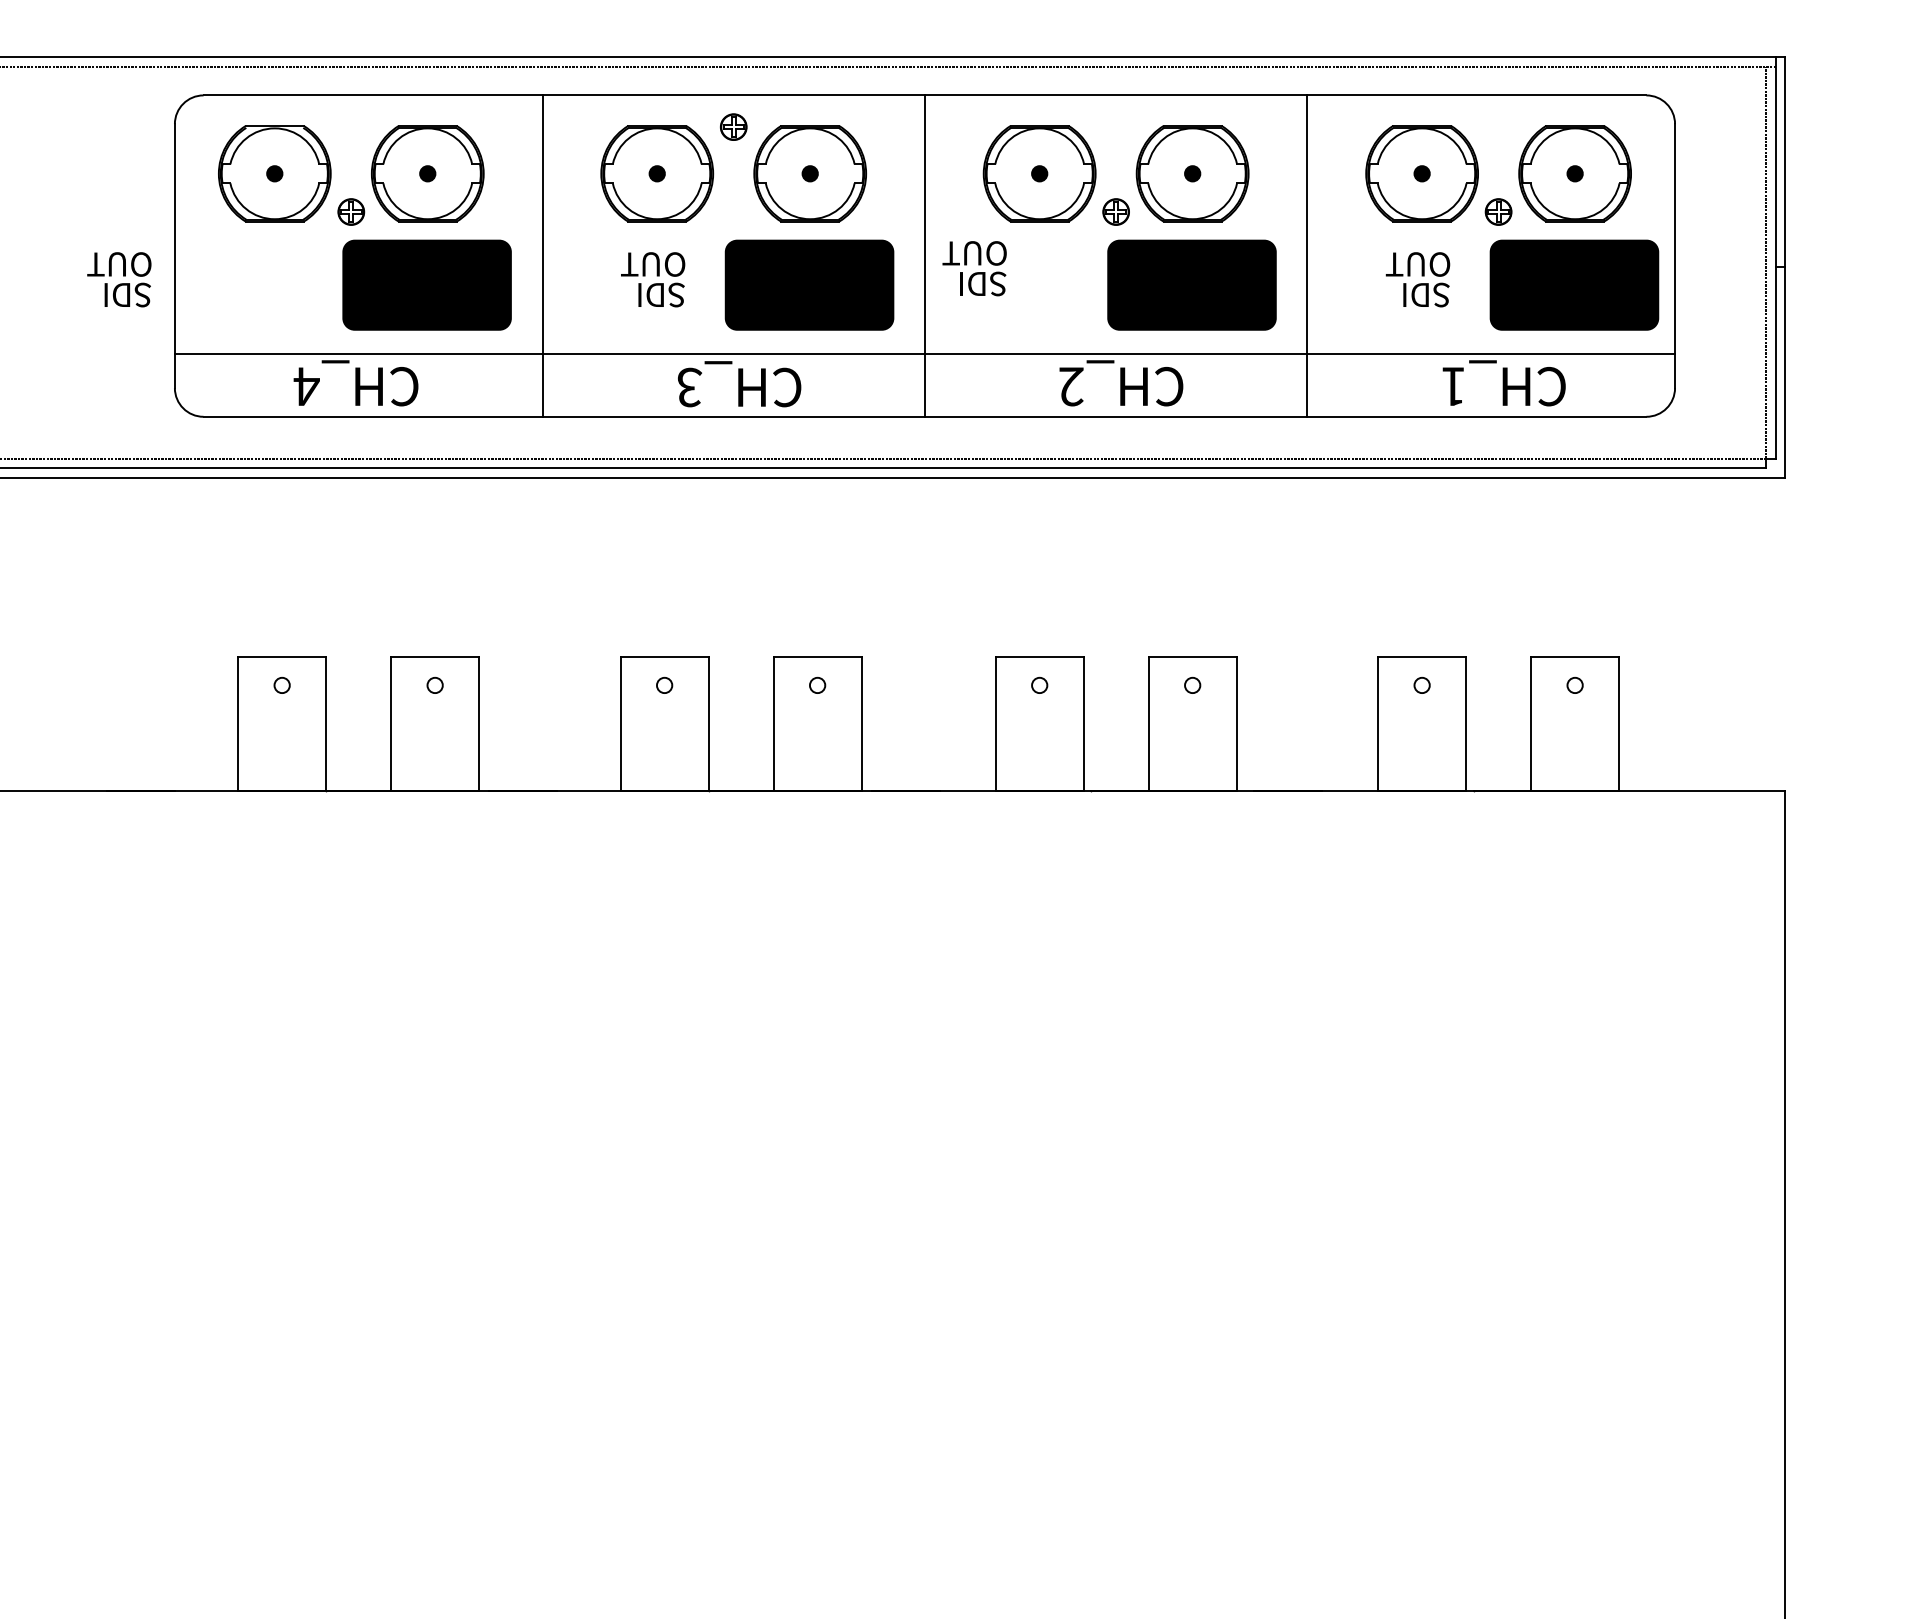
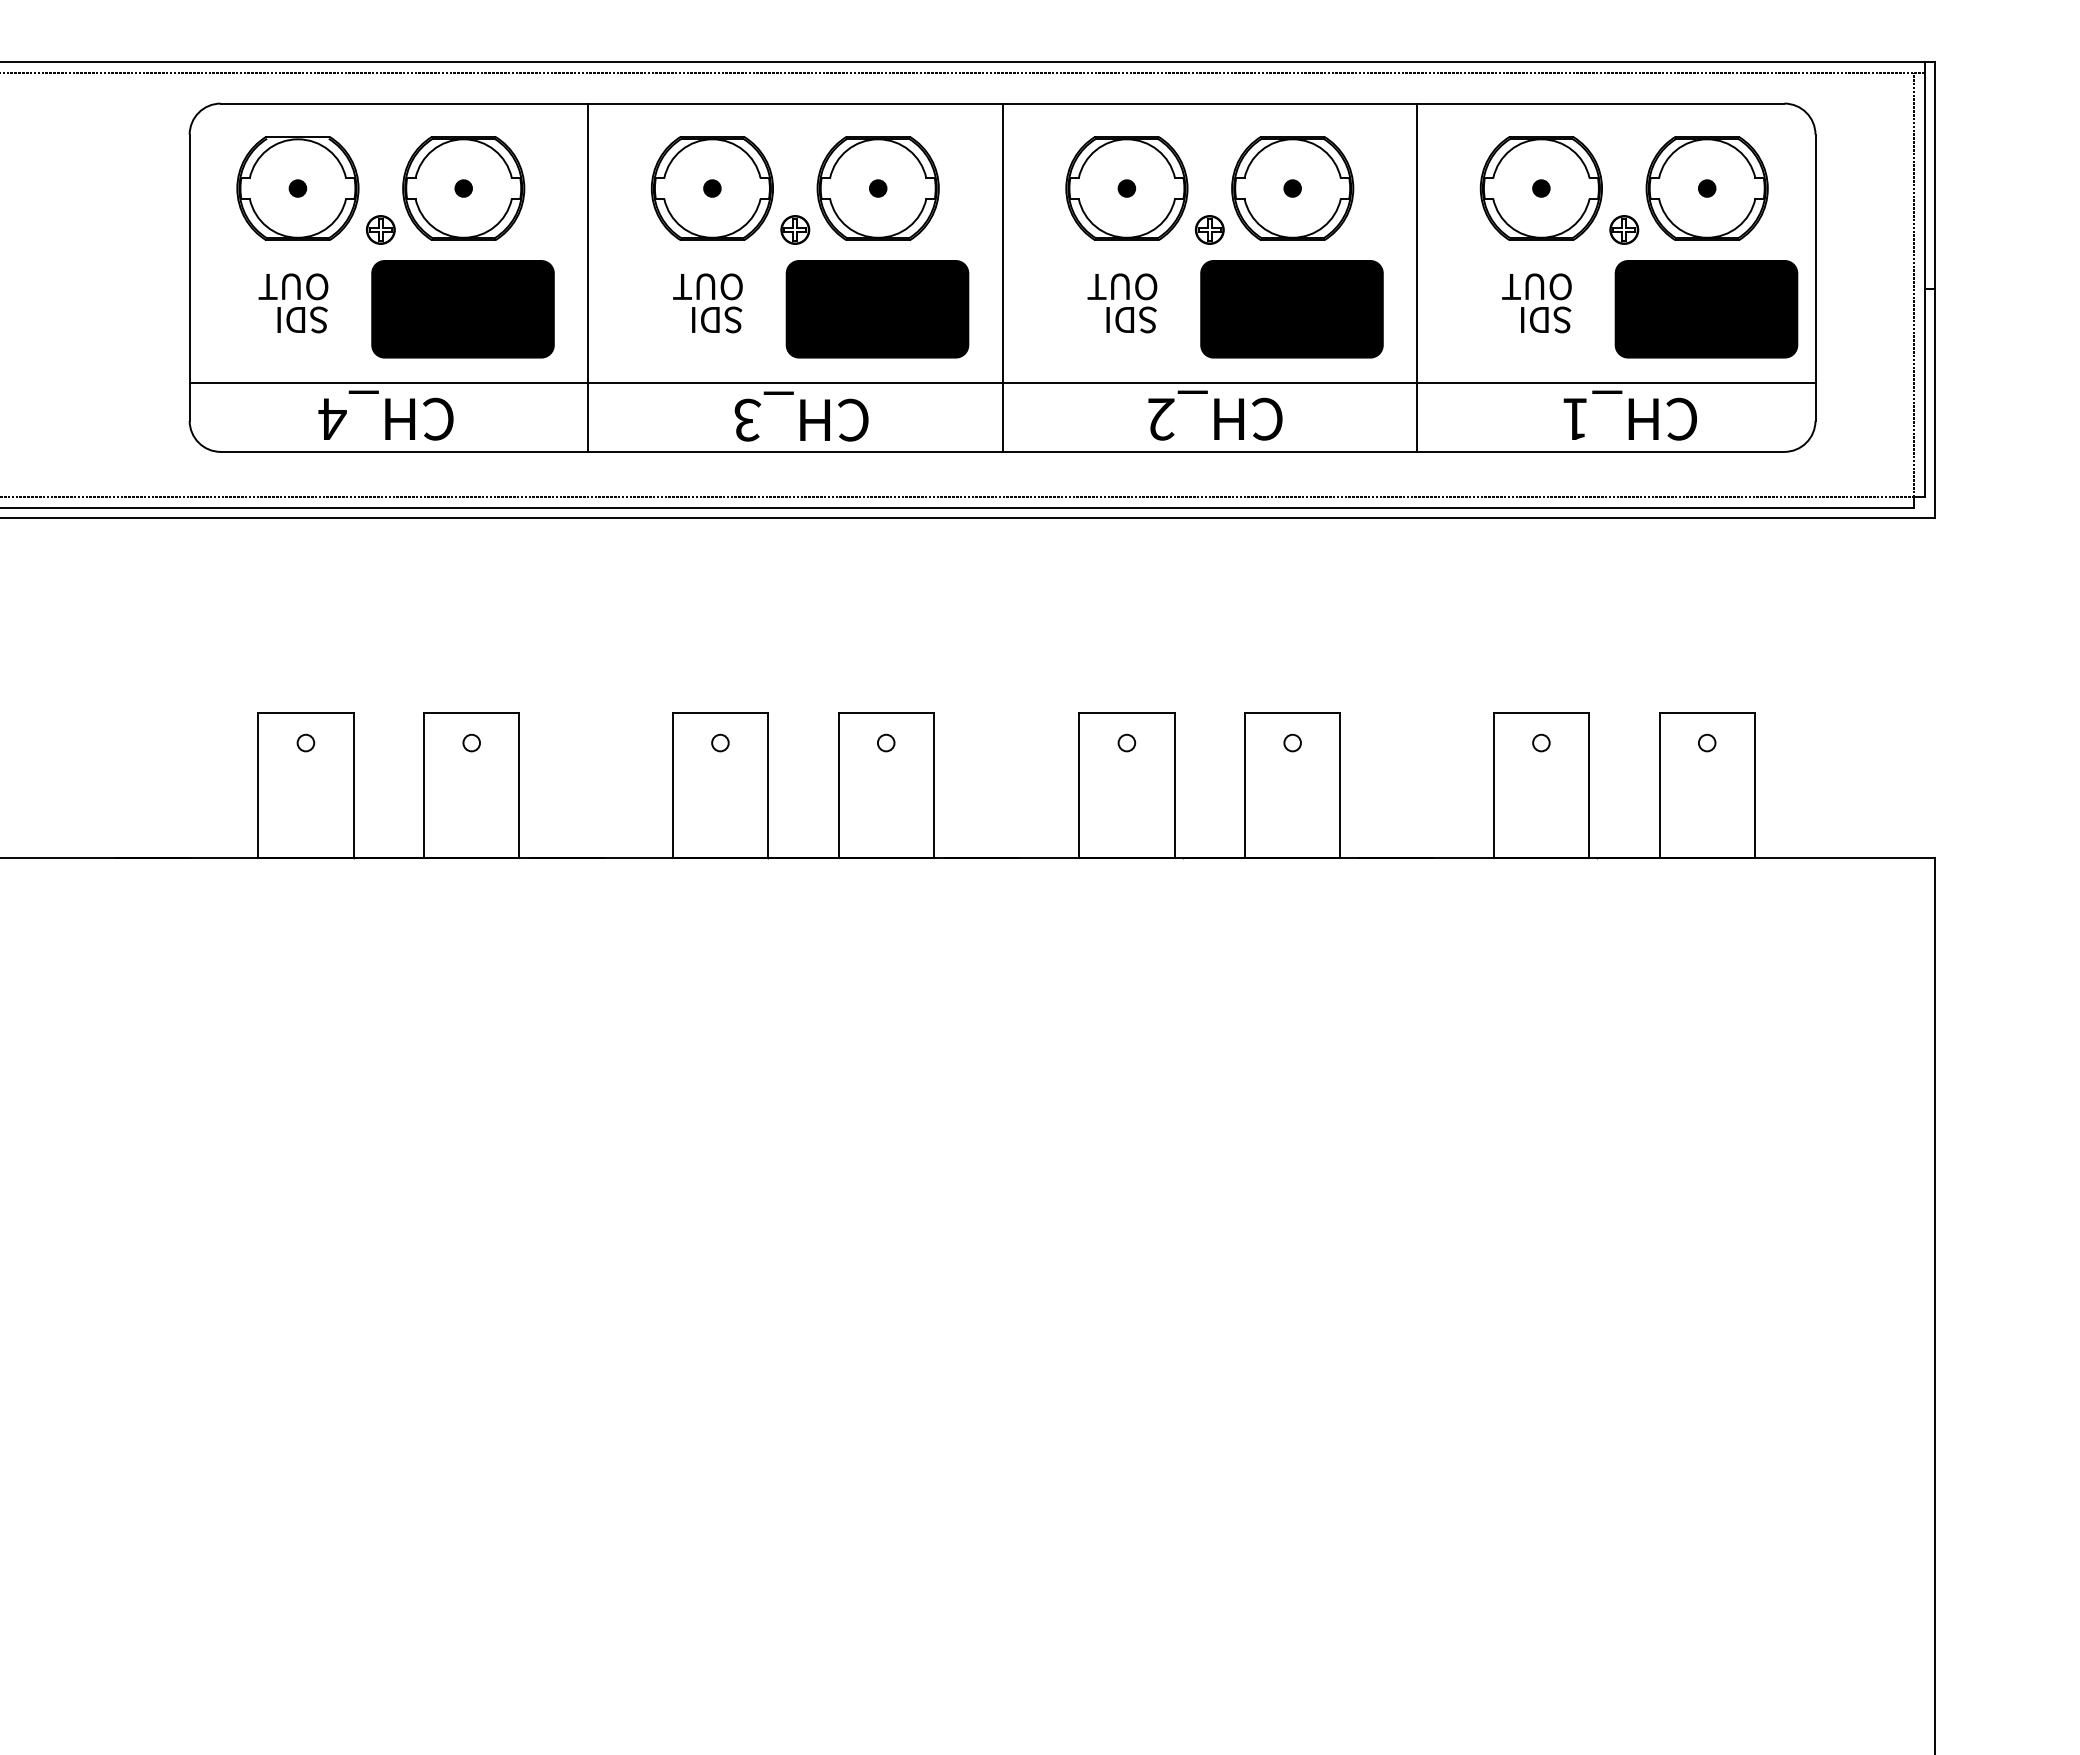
part: (733, 126) -> (795, 229), moved
text: (974, 268) -> (1122, 303), moved
text: (119, 279) -> (293, 303), moved

